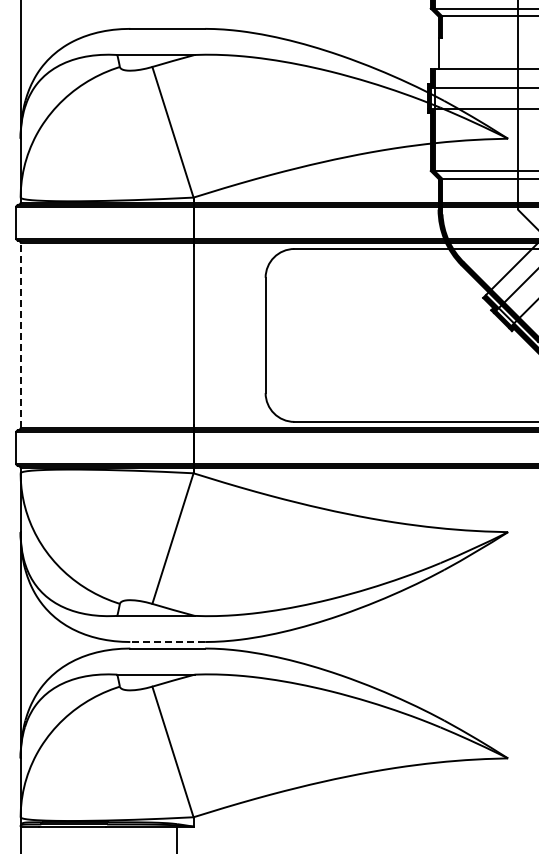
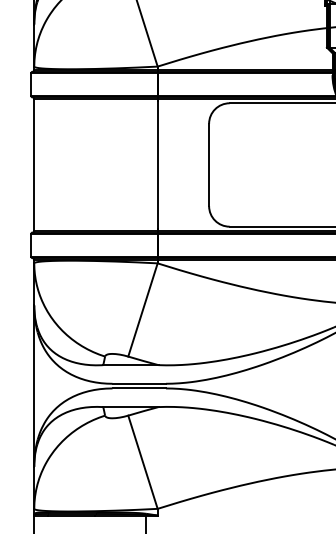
line: (20, 334) -> (34, 164), dashed -> solid
line: (167, 642) -> (139, 384), dashed -> solid

